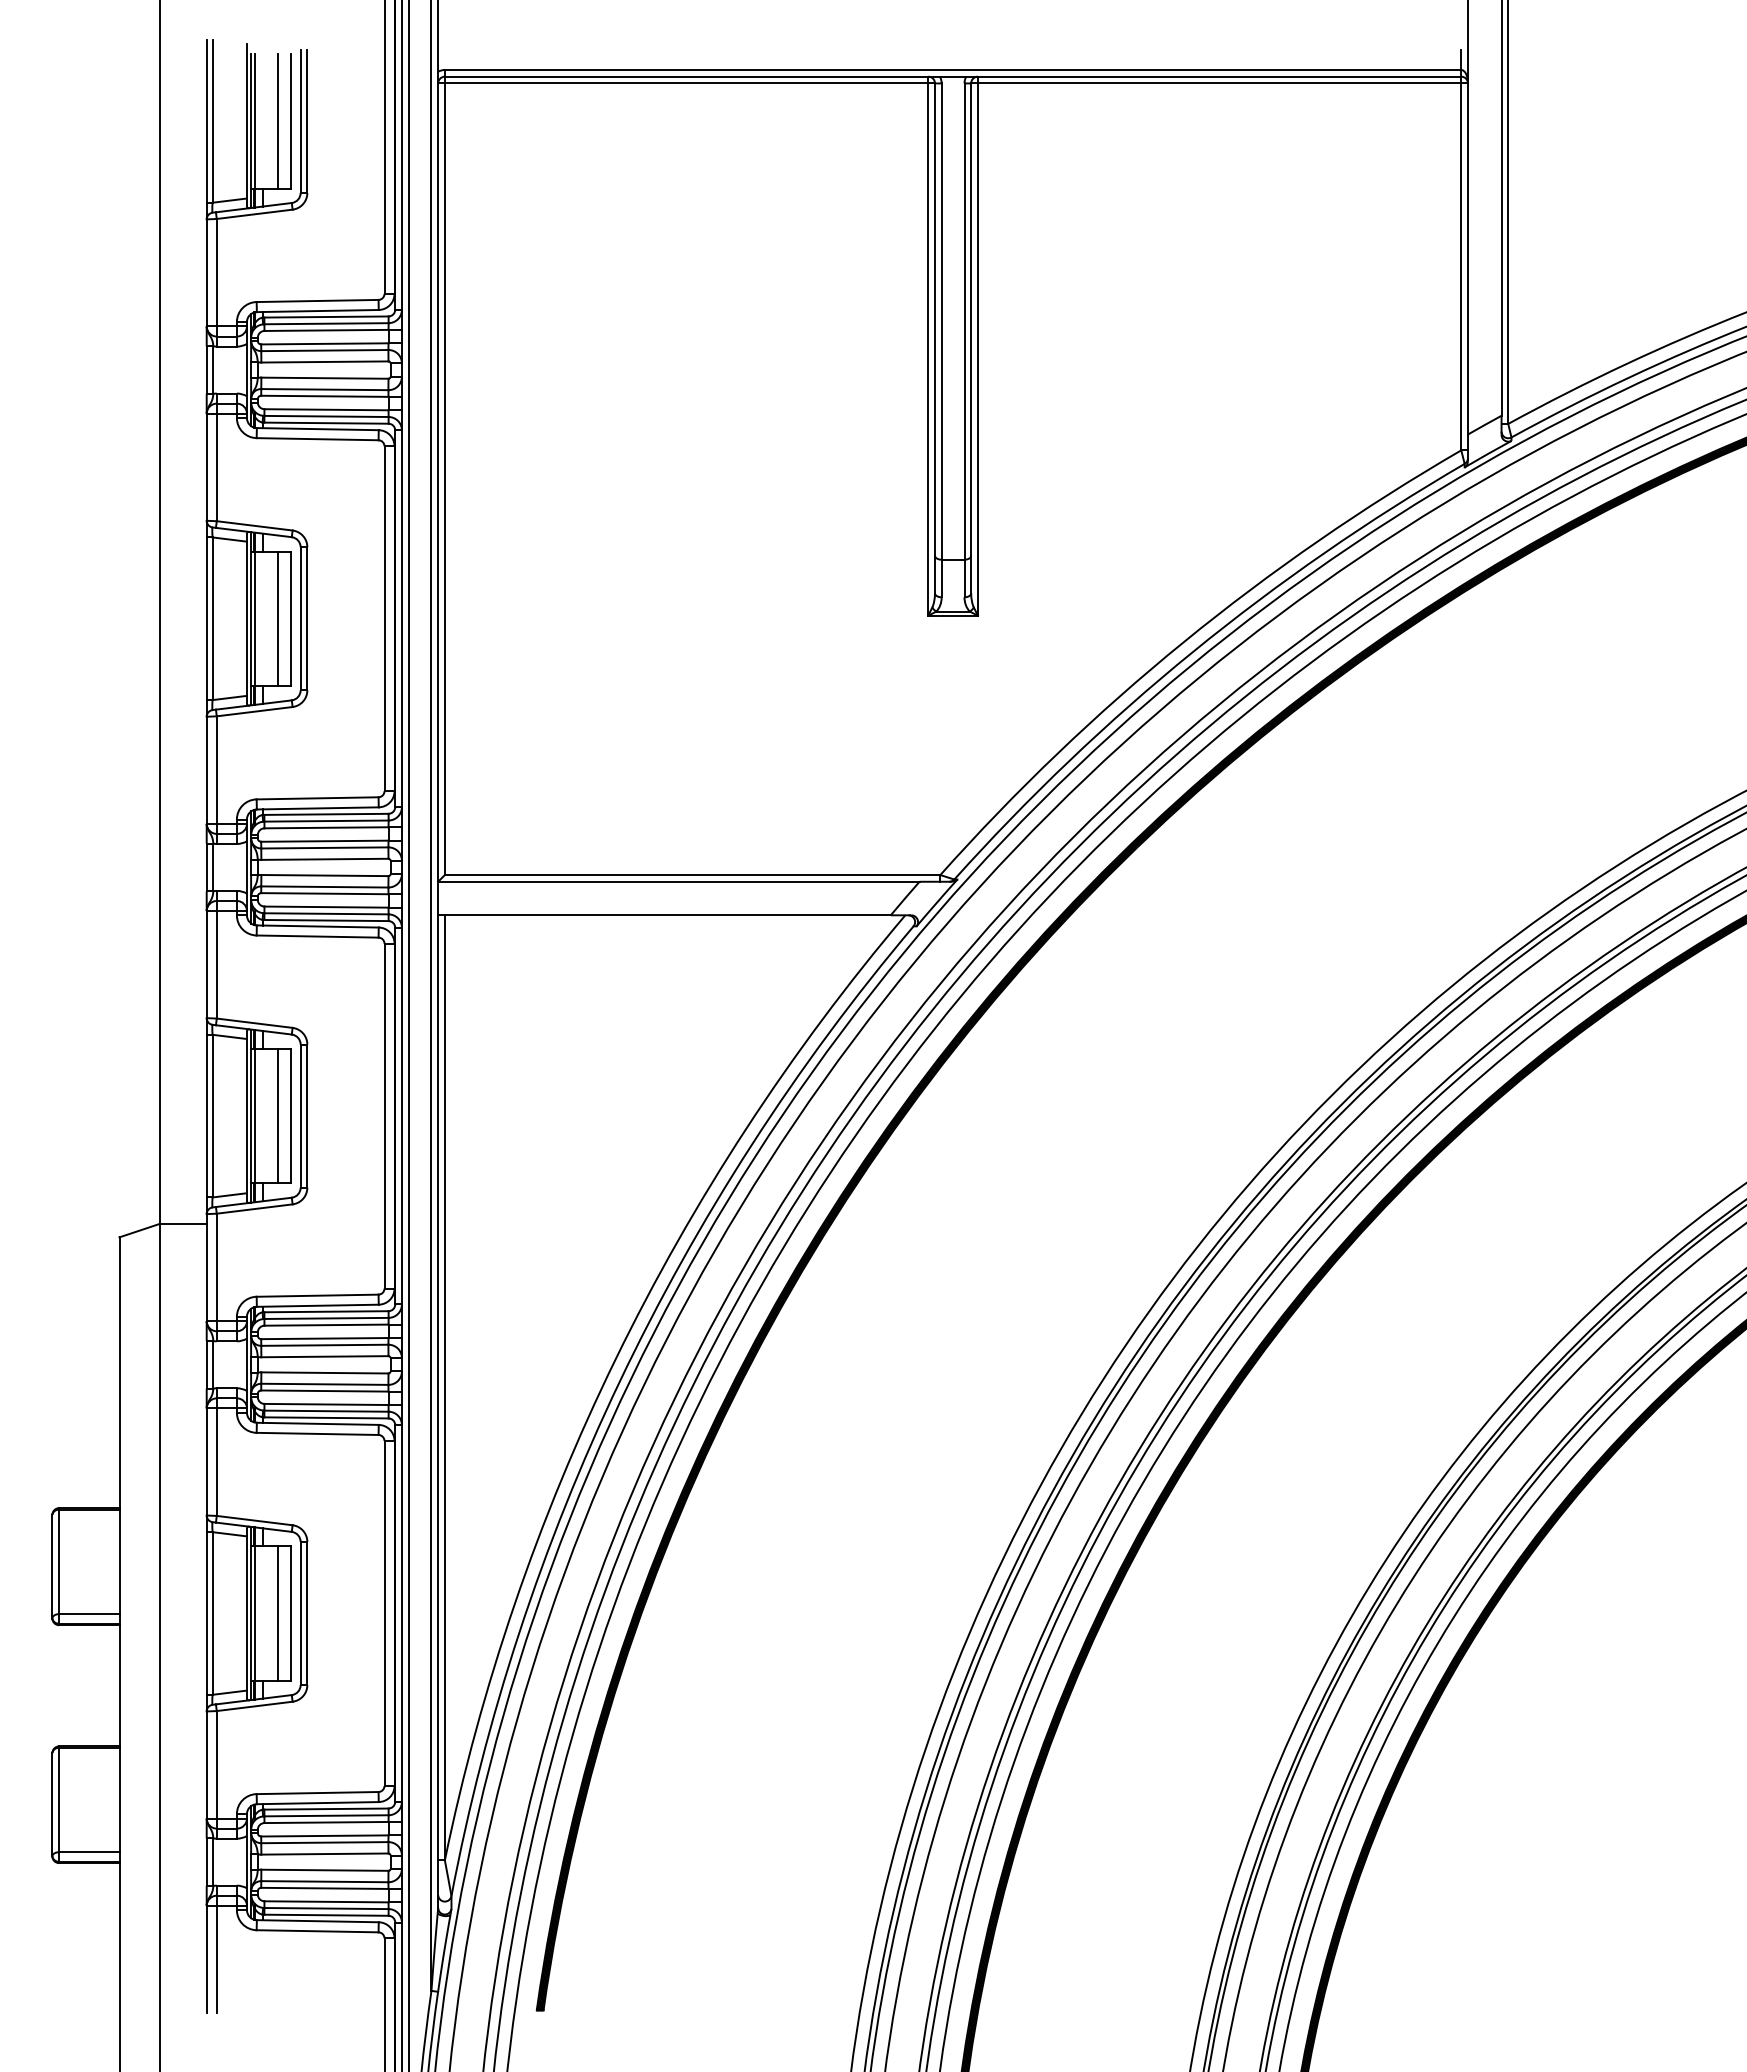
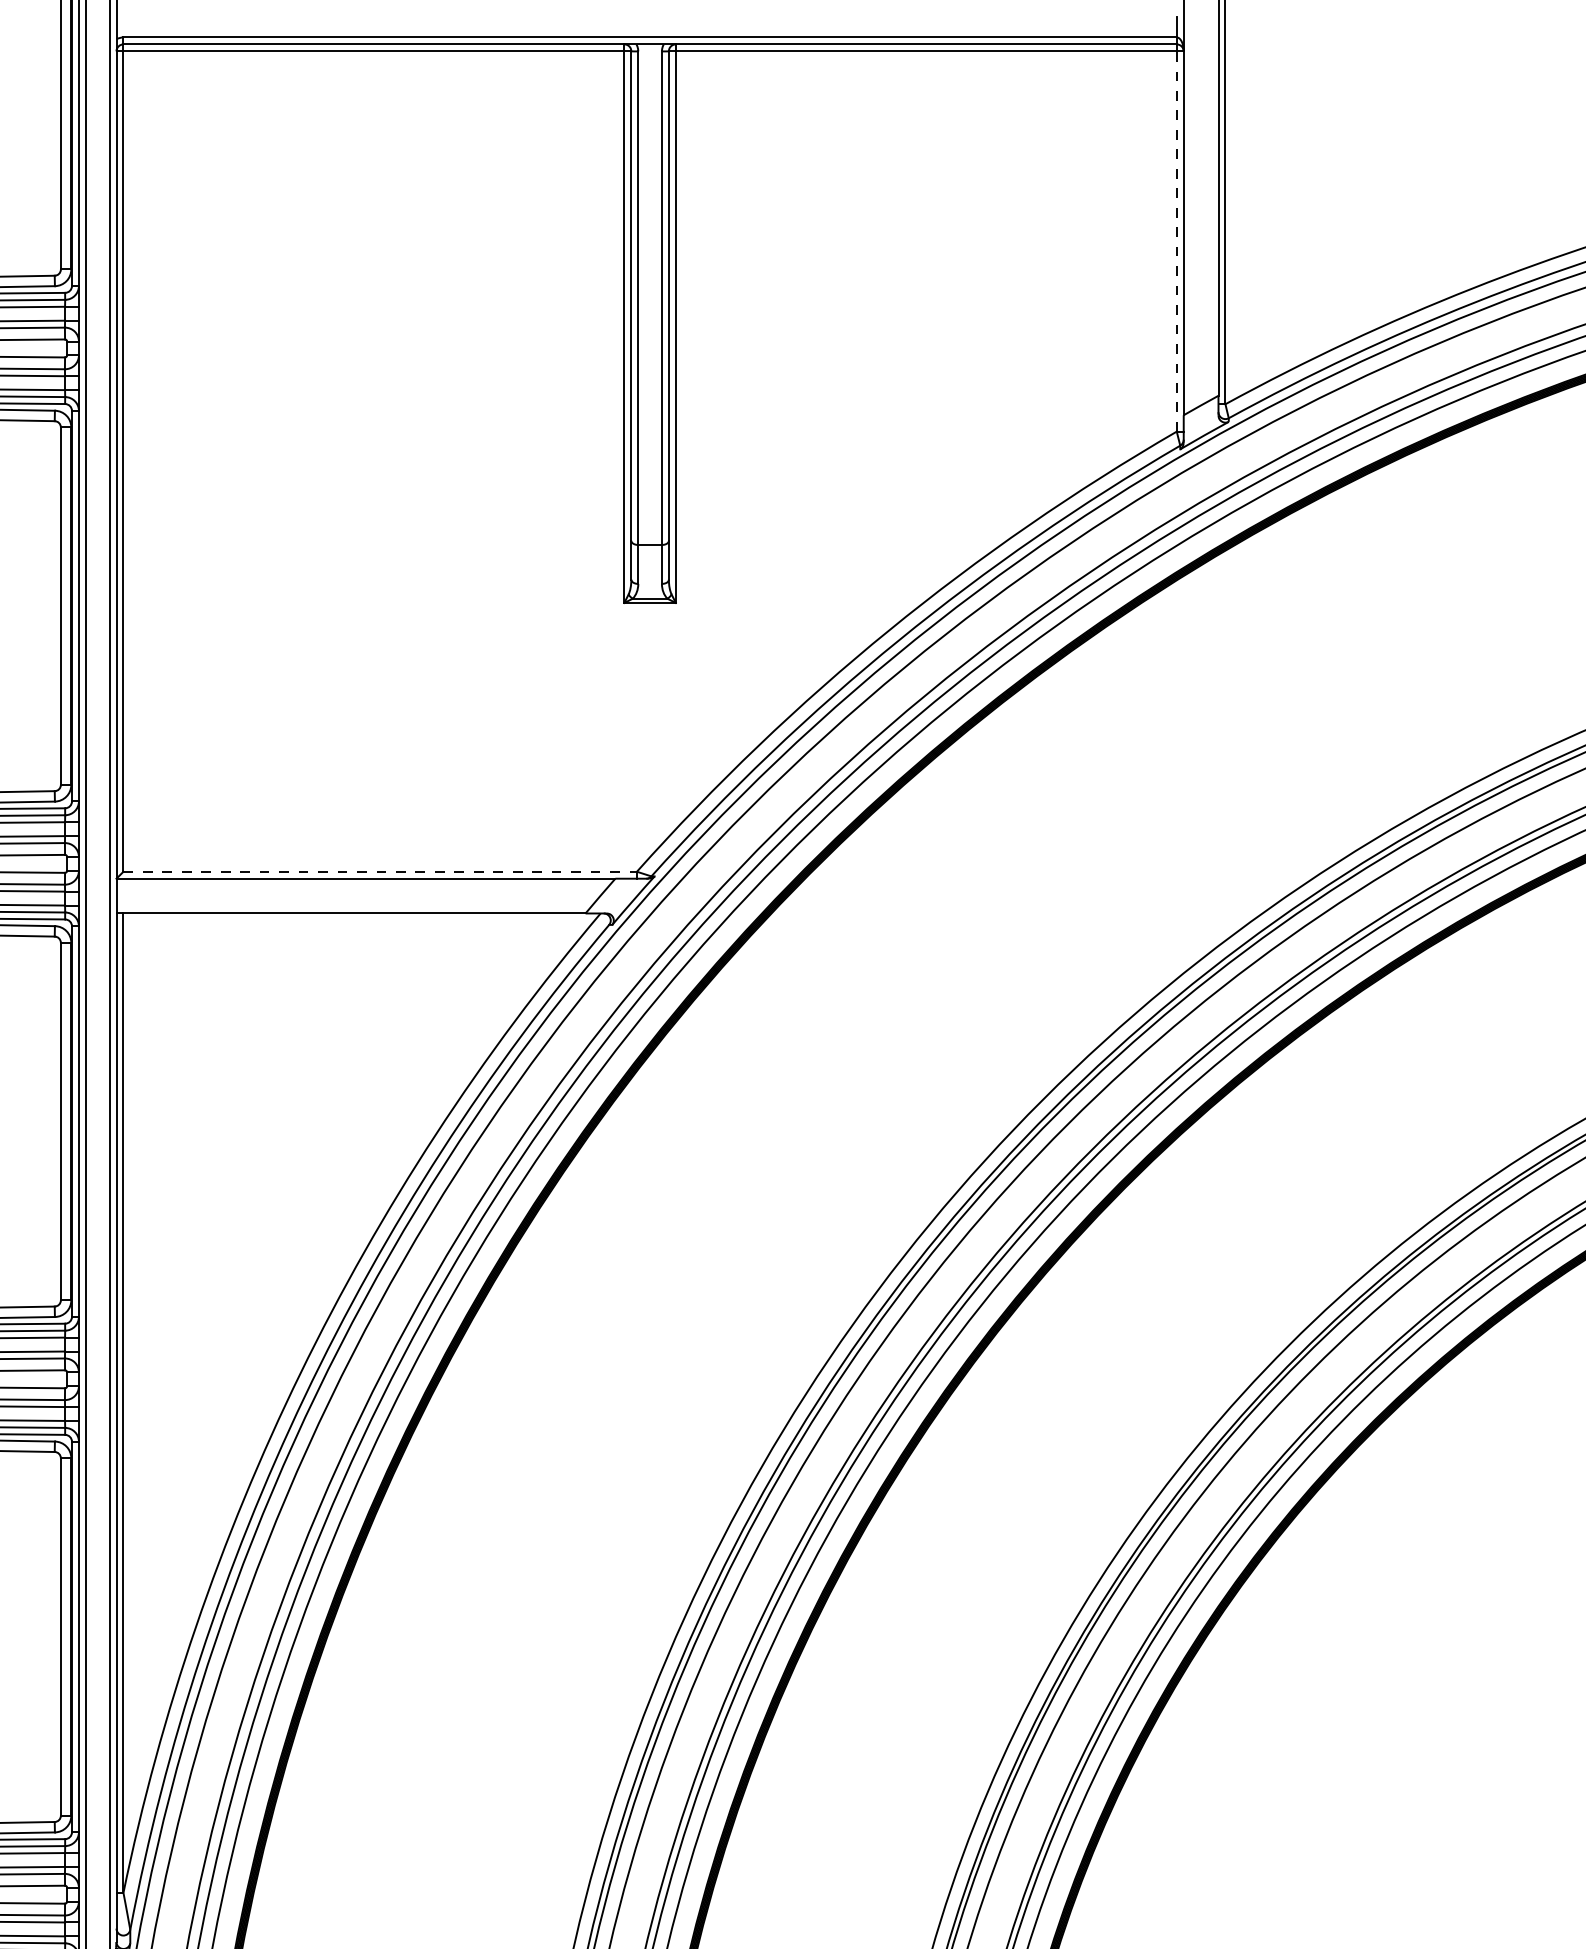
line: (1461, 266) -> (1176, 241), solid -> dashed
line: (692, 875) -> (380, 872), solid -> dashed

